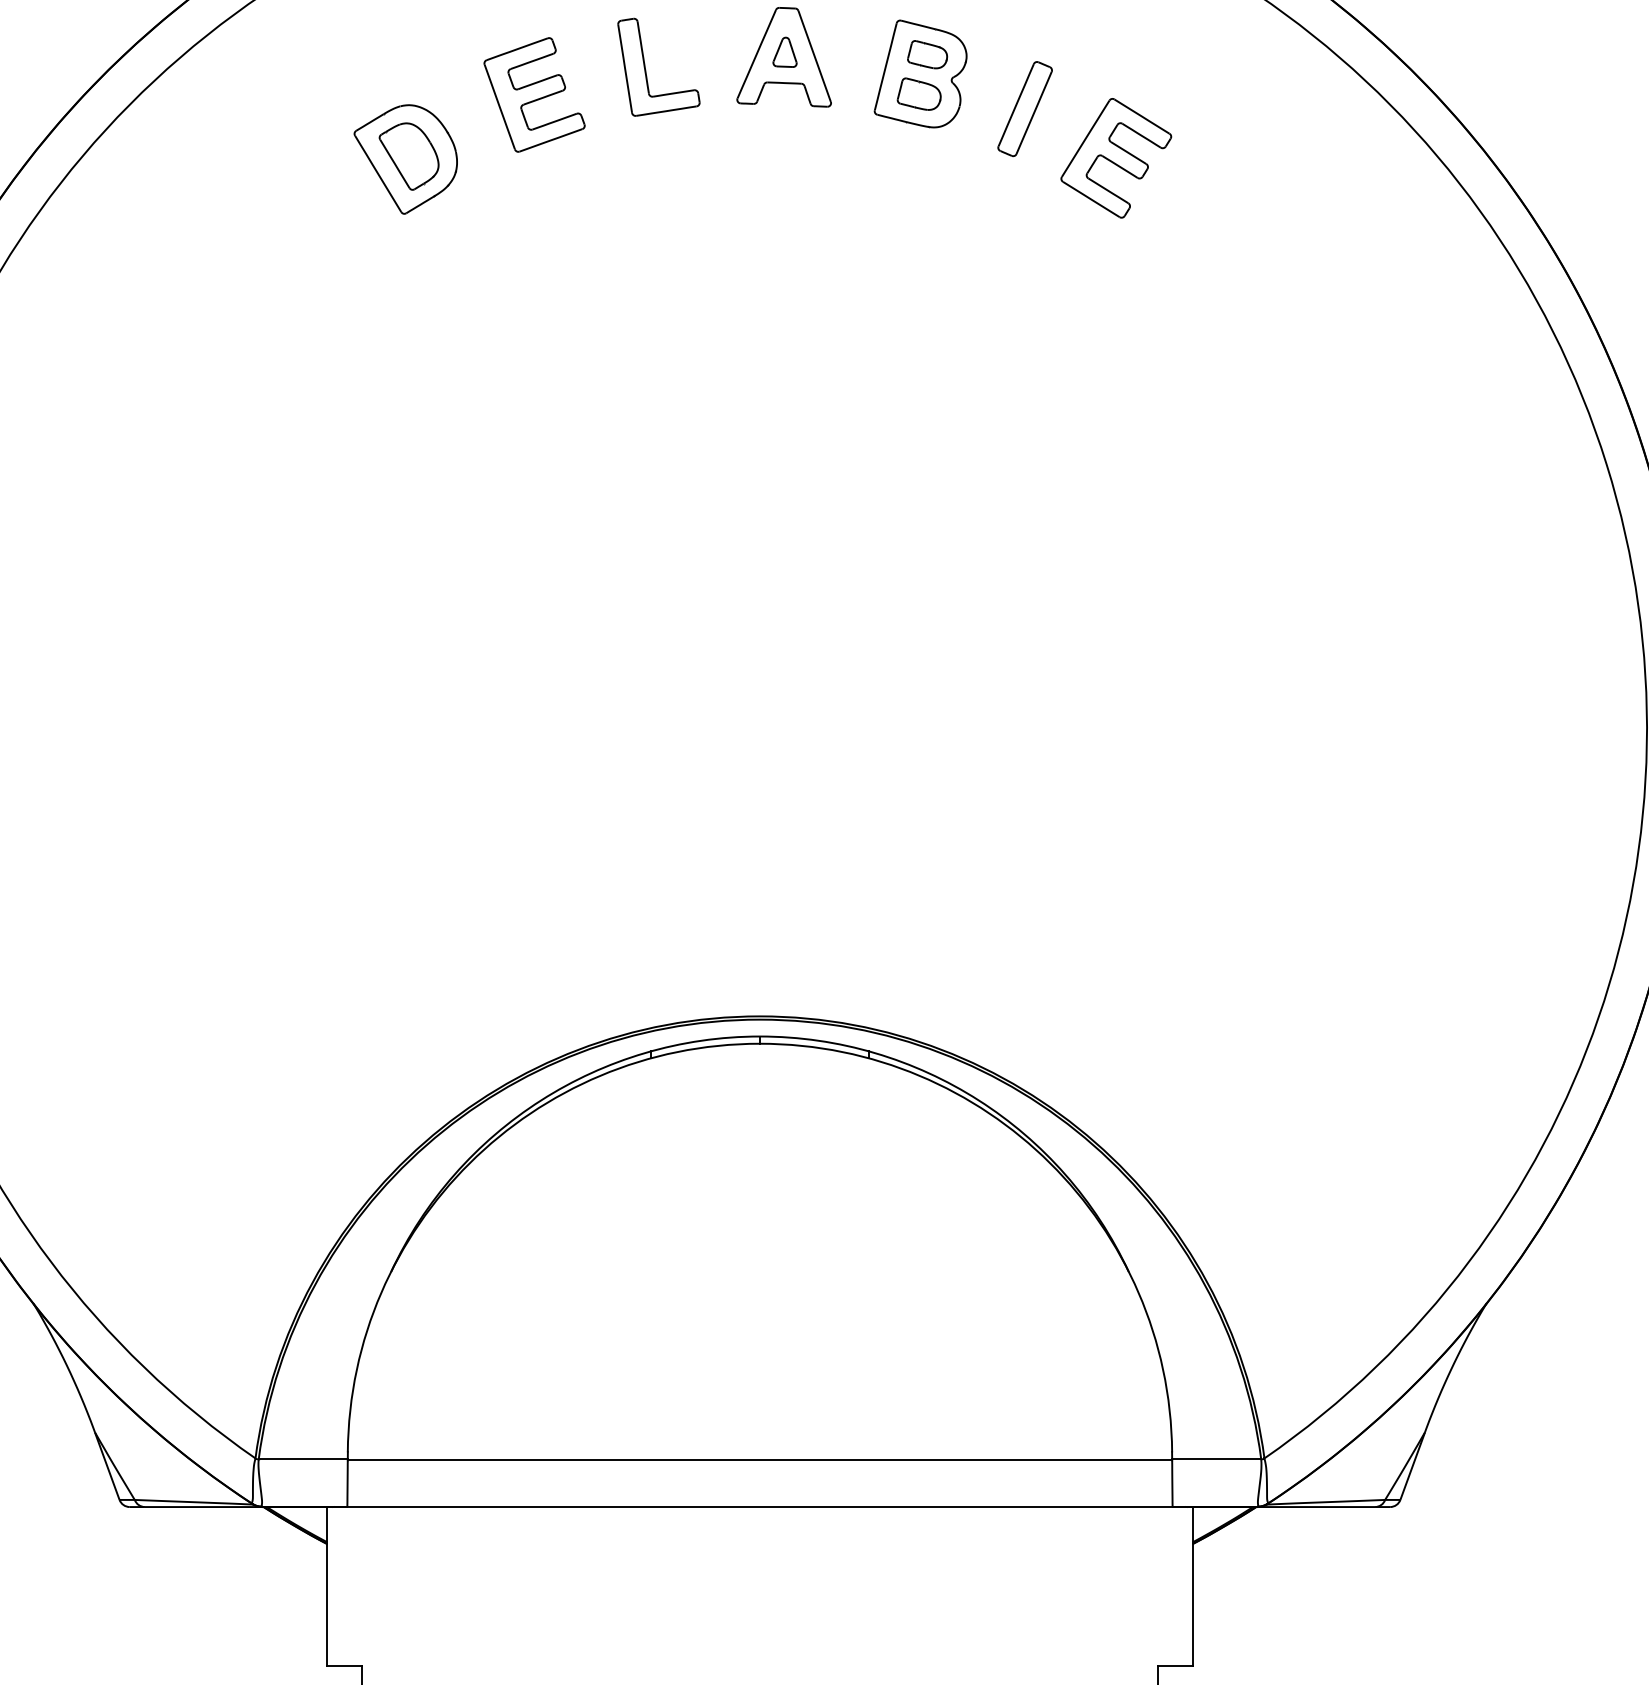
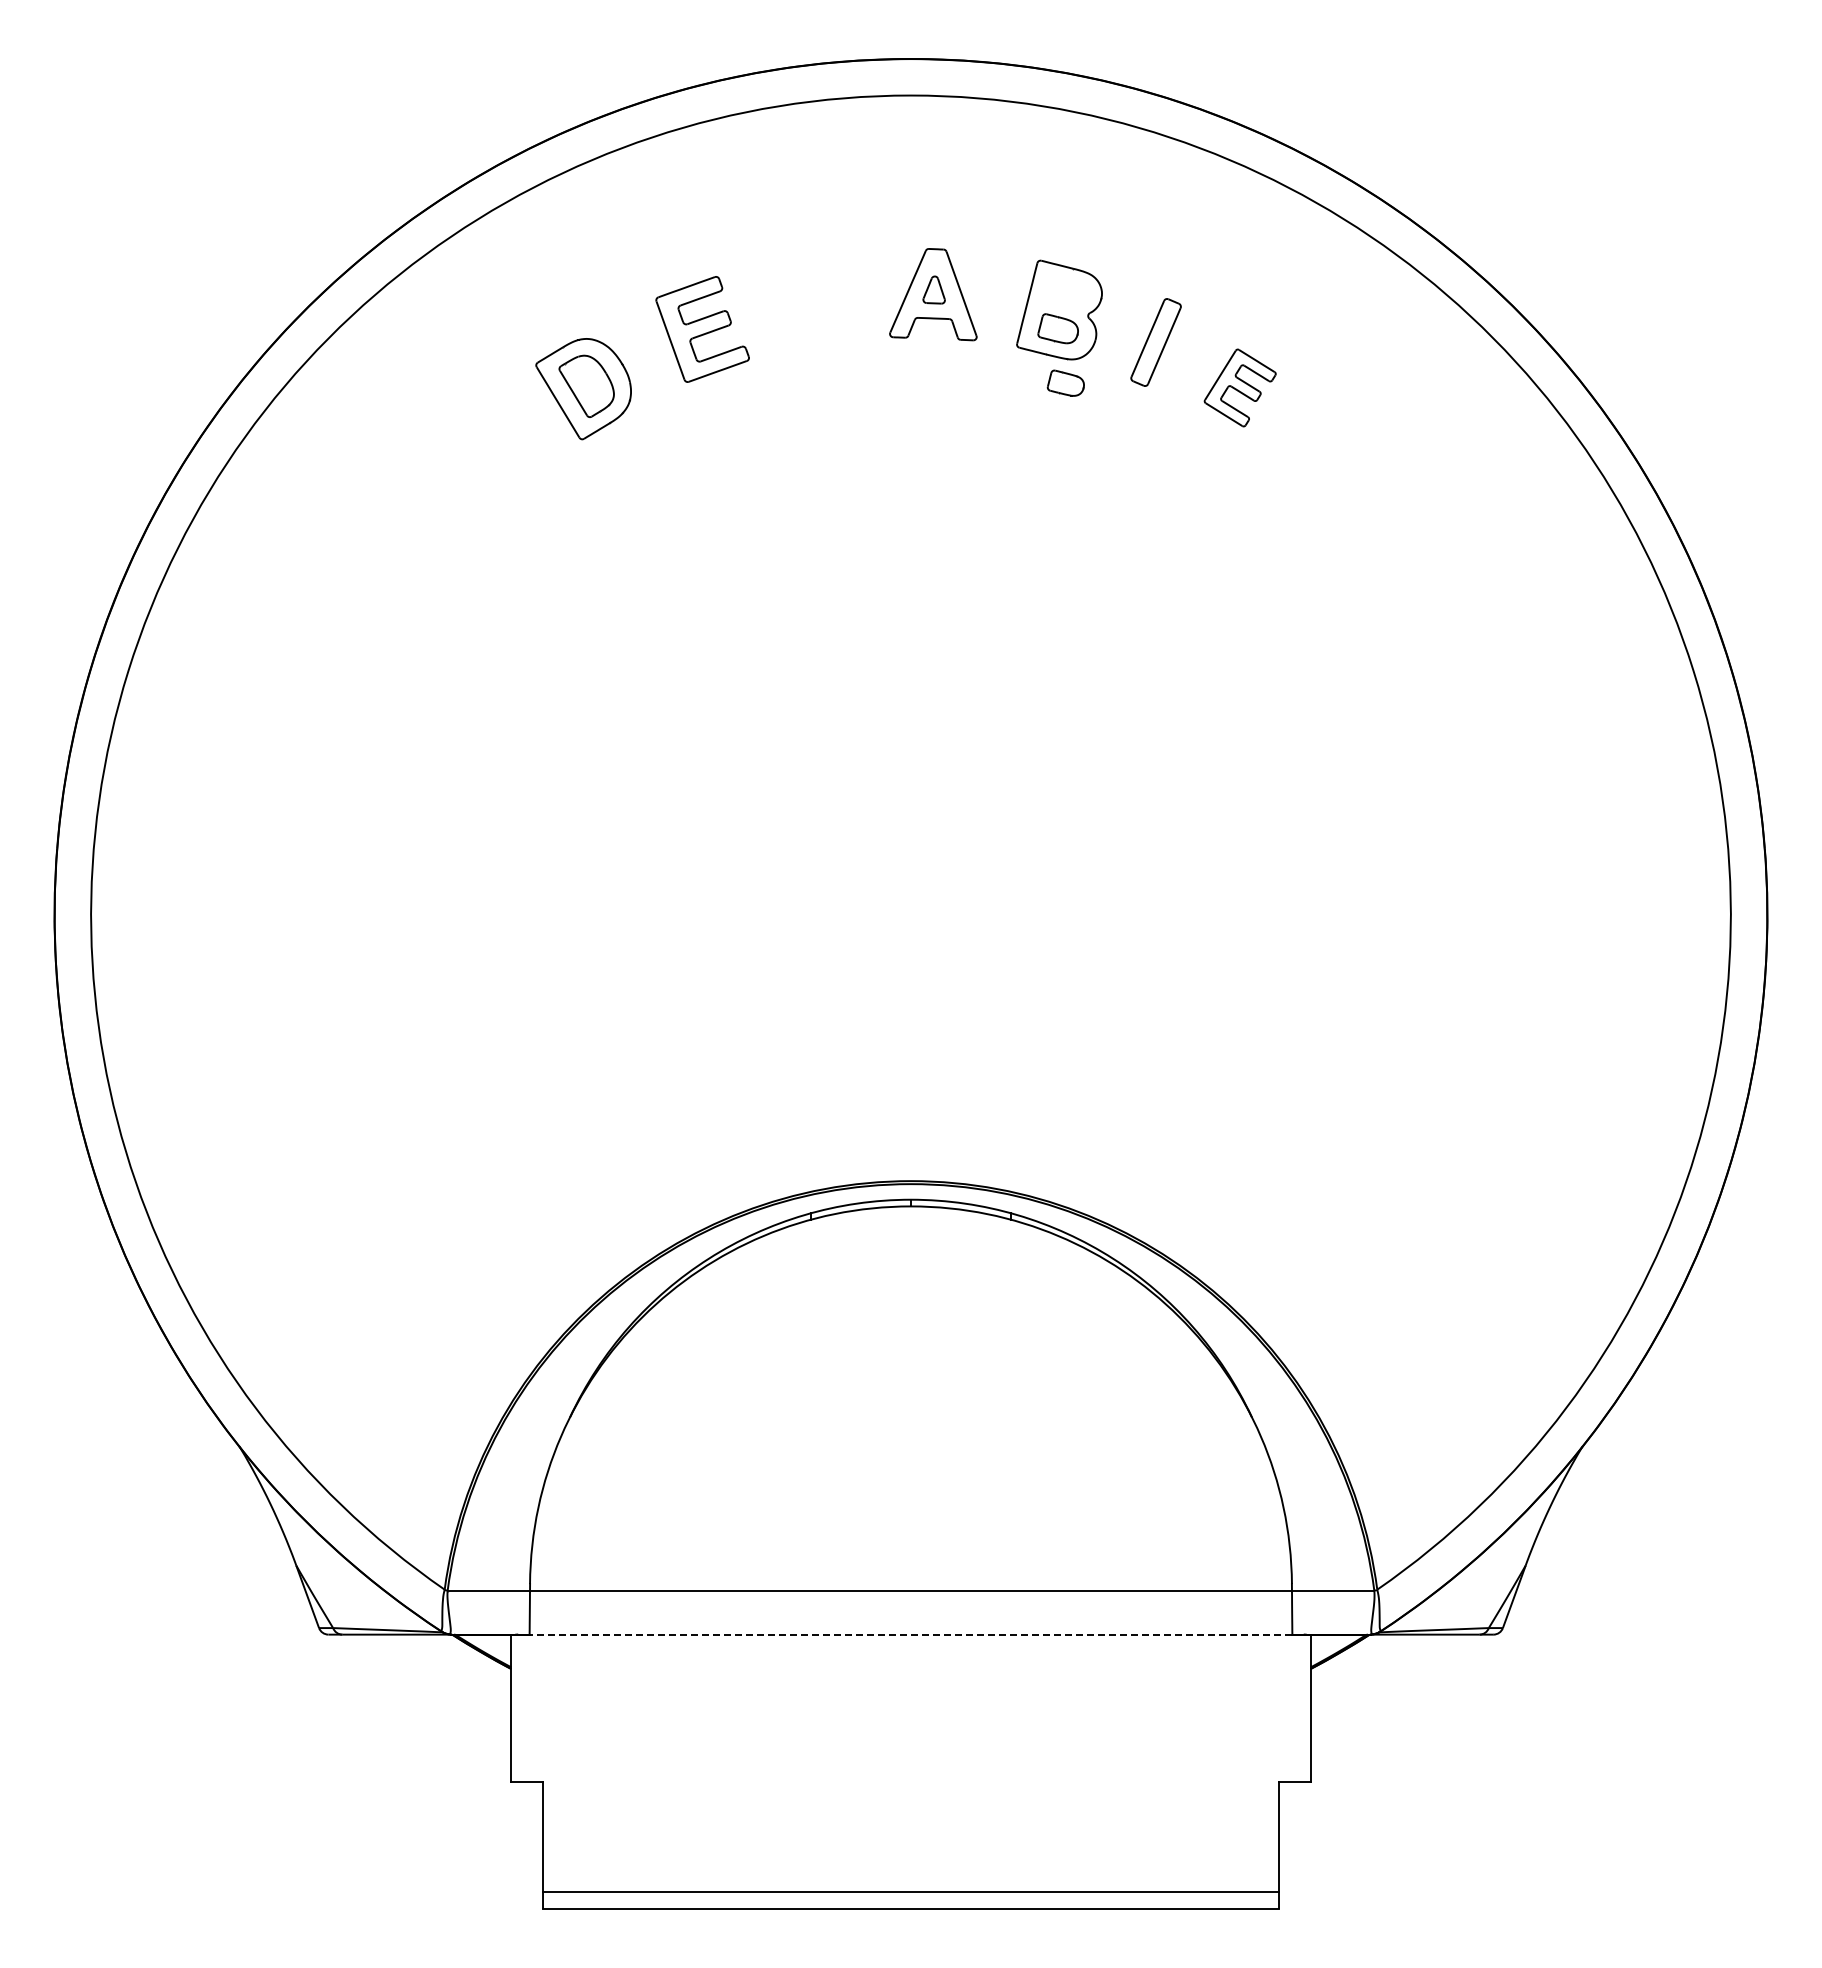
part: (927, 53) -> (1065, 382), moved
part: (645, 66) -> (805, 303), removed
part: (1115, 157) -> (1239, 387), size x0.7
line: (759, 1506) -> (910, 1634), solid -> dashed

